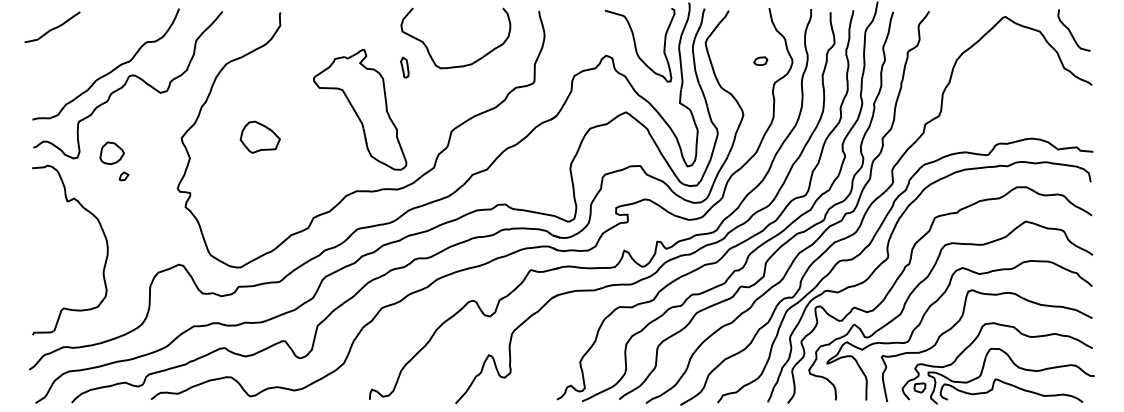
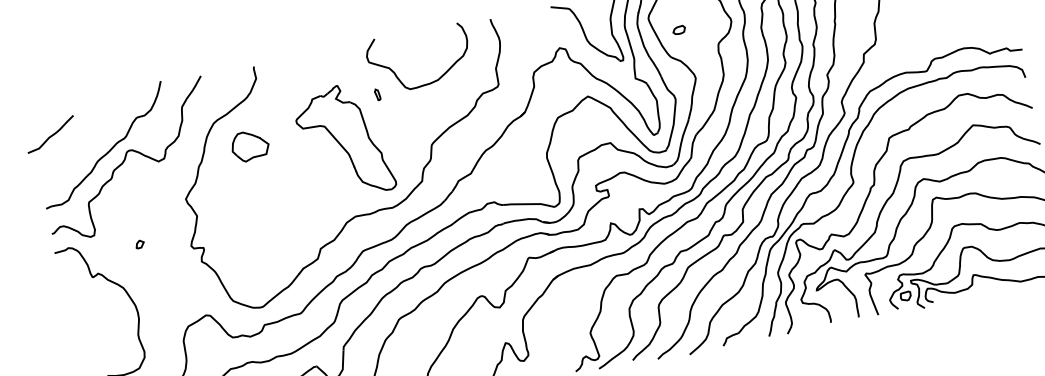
curve: (52, 28) -> (50, 135), moved
part: (760, 60) -> (678, 29), moved
part: (404, 67) -> (377, 94), size x0.6
part: (259, 136) -> (249, 145), moved
part: (111, 152) -> (124, 224), removed

